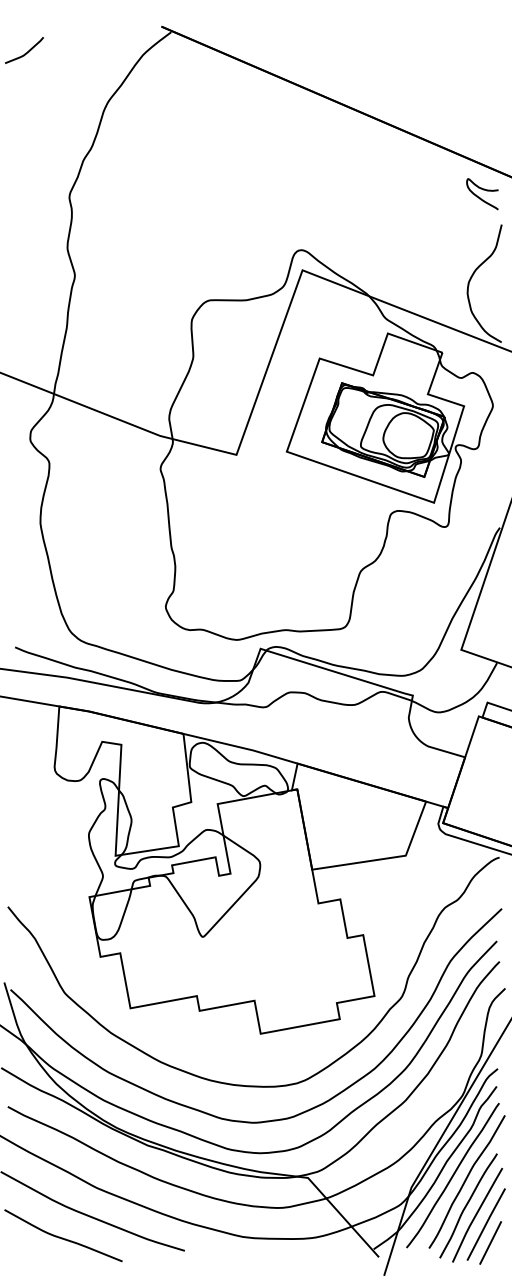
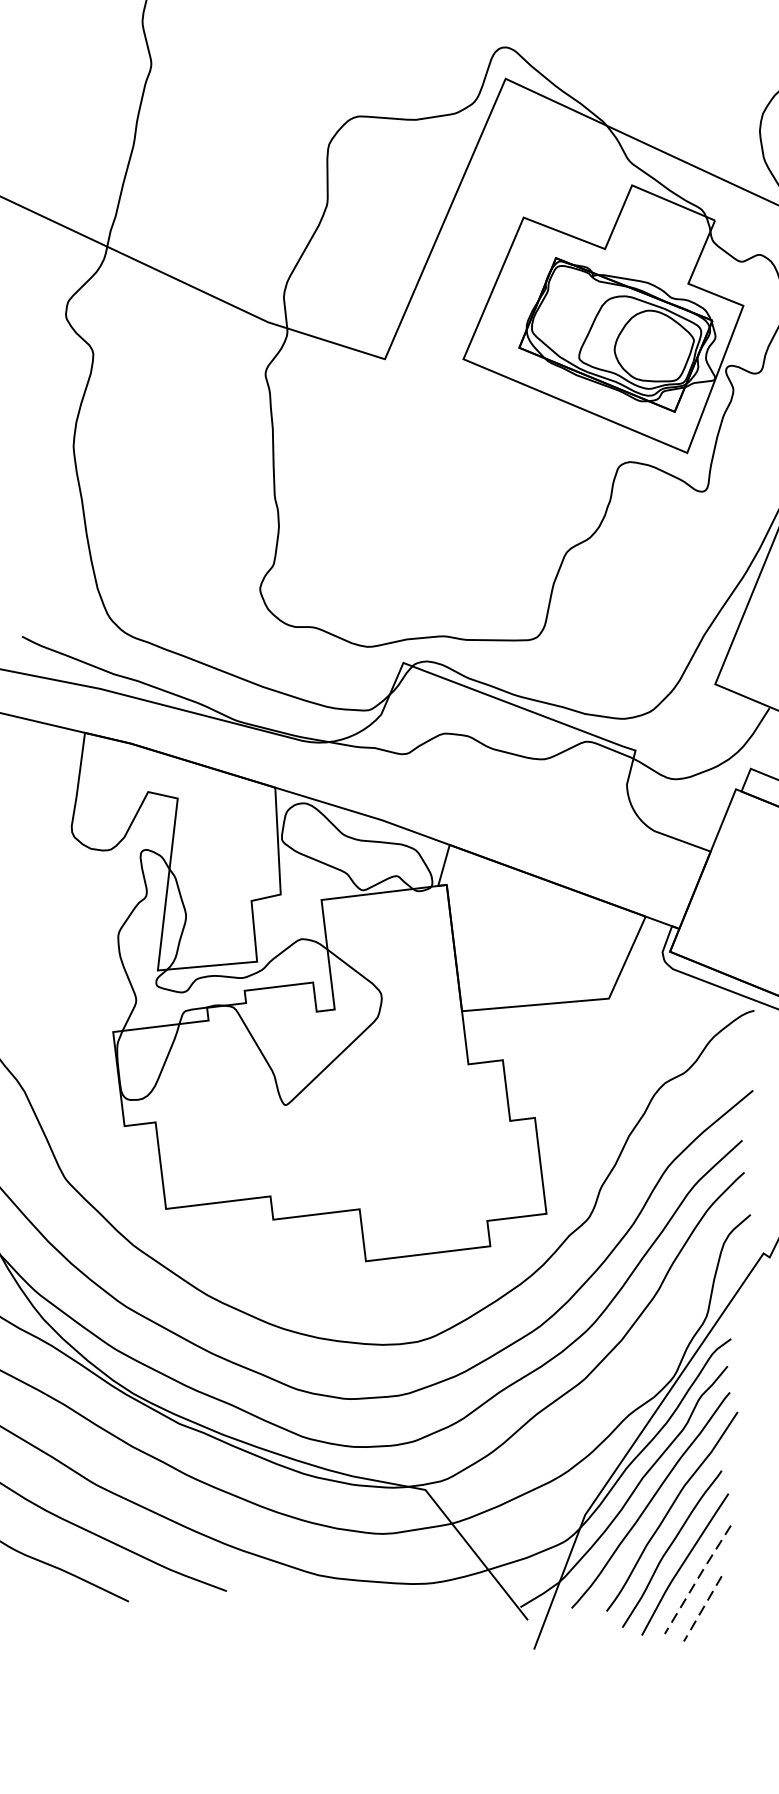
line: (486, 1223) -> (698, 1578), solid -> dashed
line: (490, 1243) -> (702, 1609), solid -> dashed

